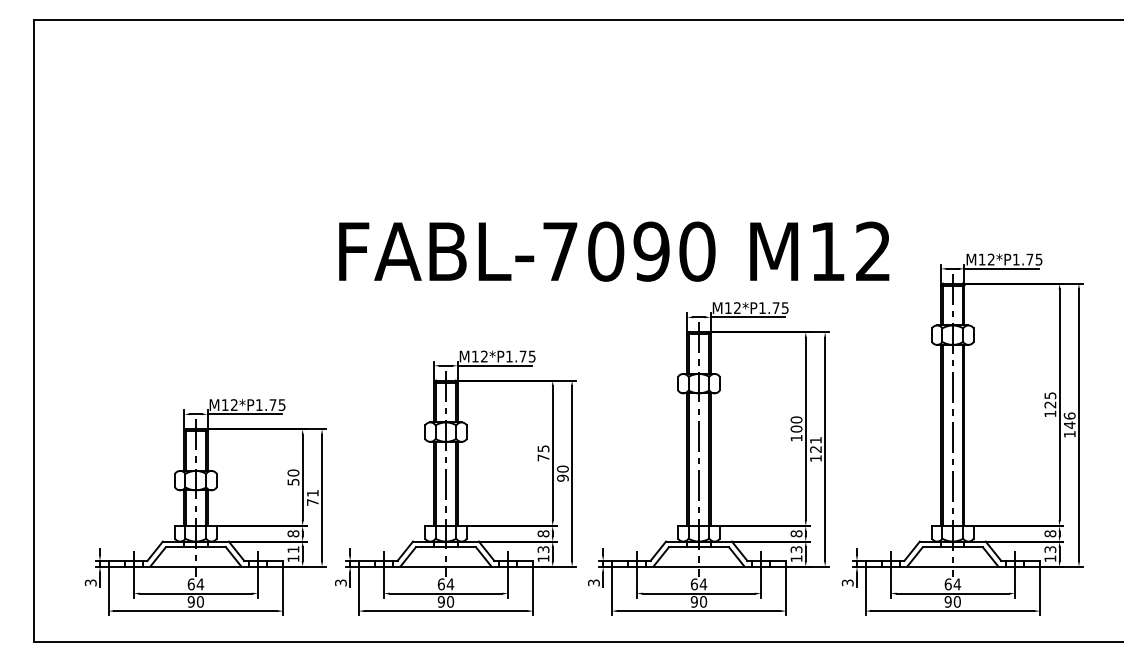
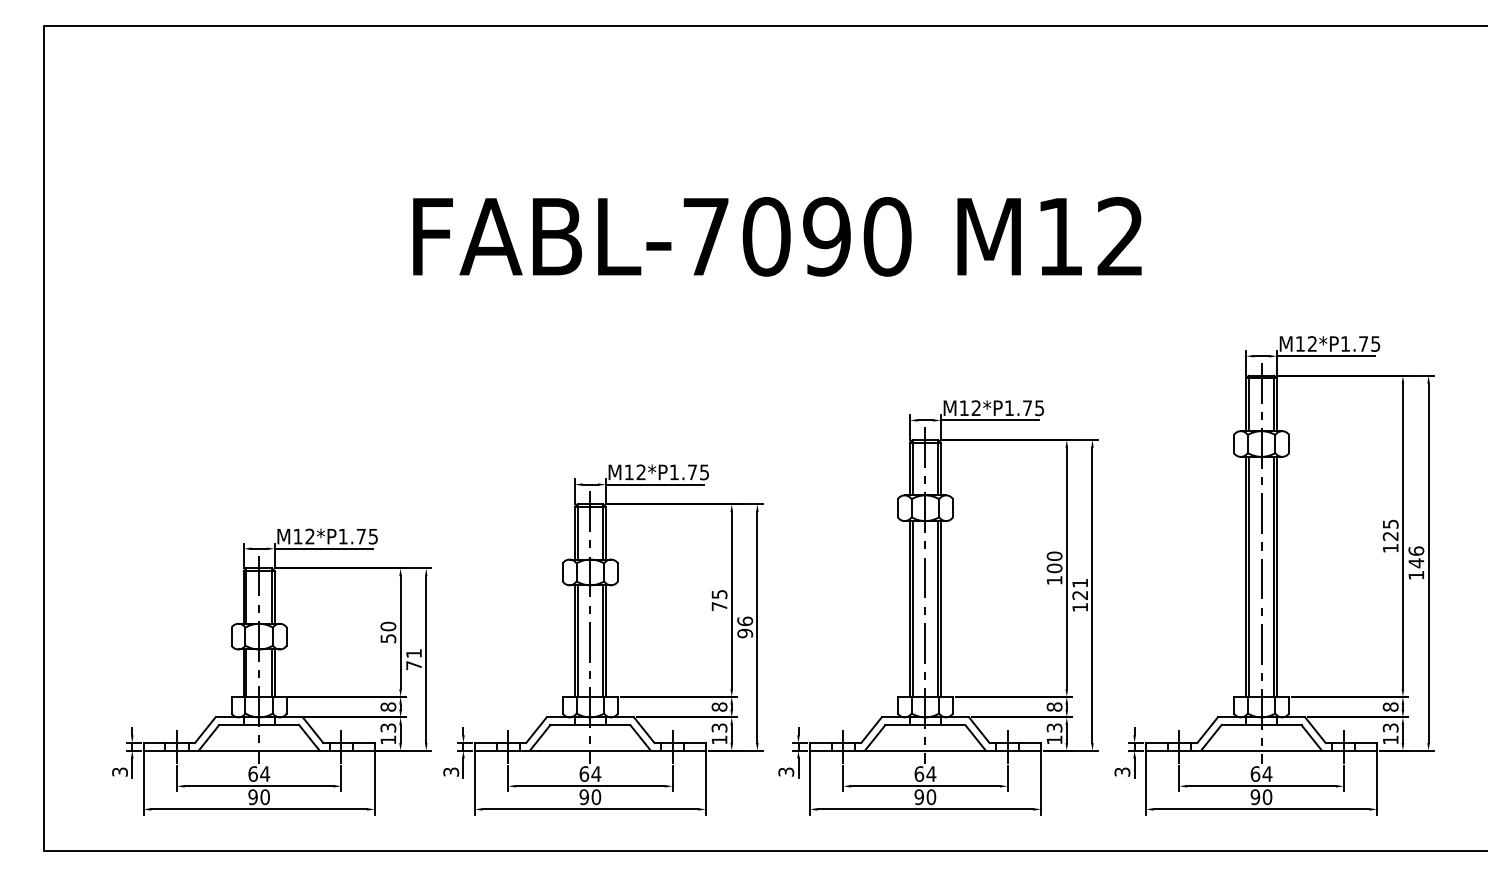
text: (614, 251) -> (777, 236), moved
text: (562, 468) -> (744, 620), 90 -> 96
text: (293, 549) -> (388, 727), 11 -> 13

